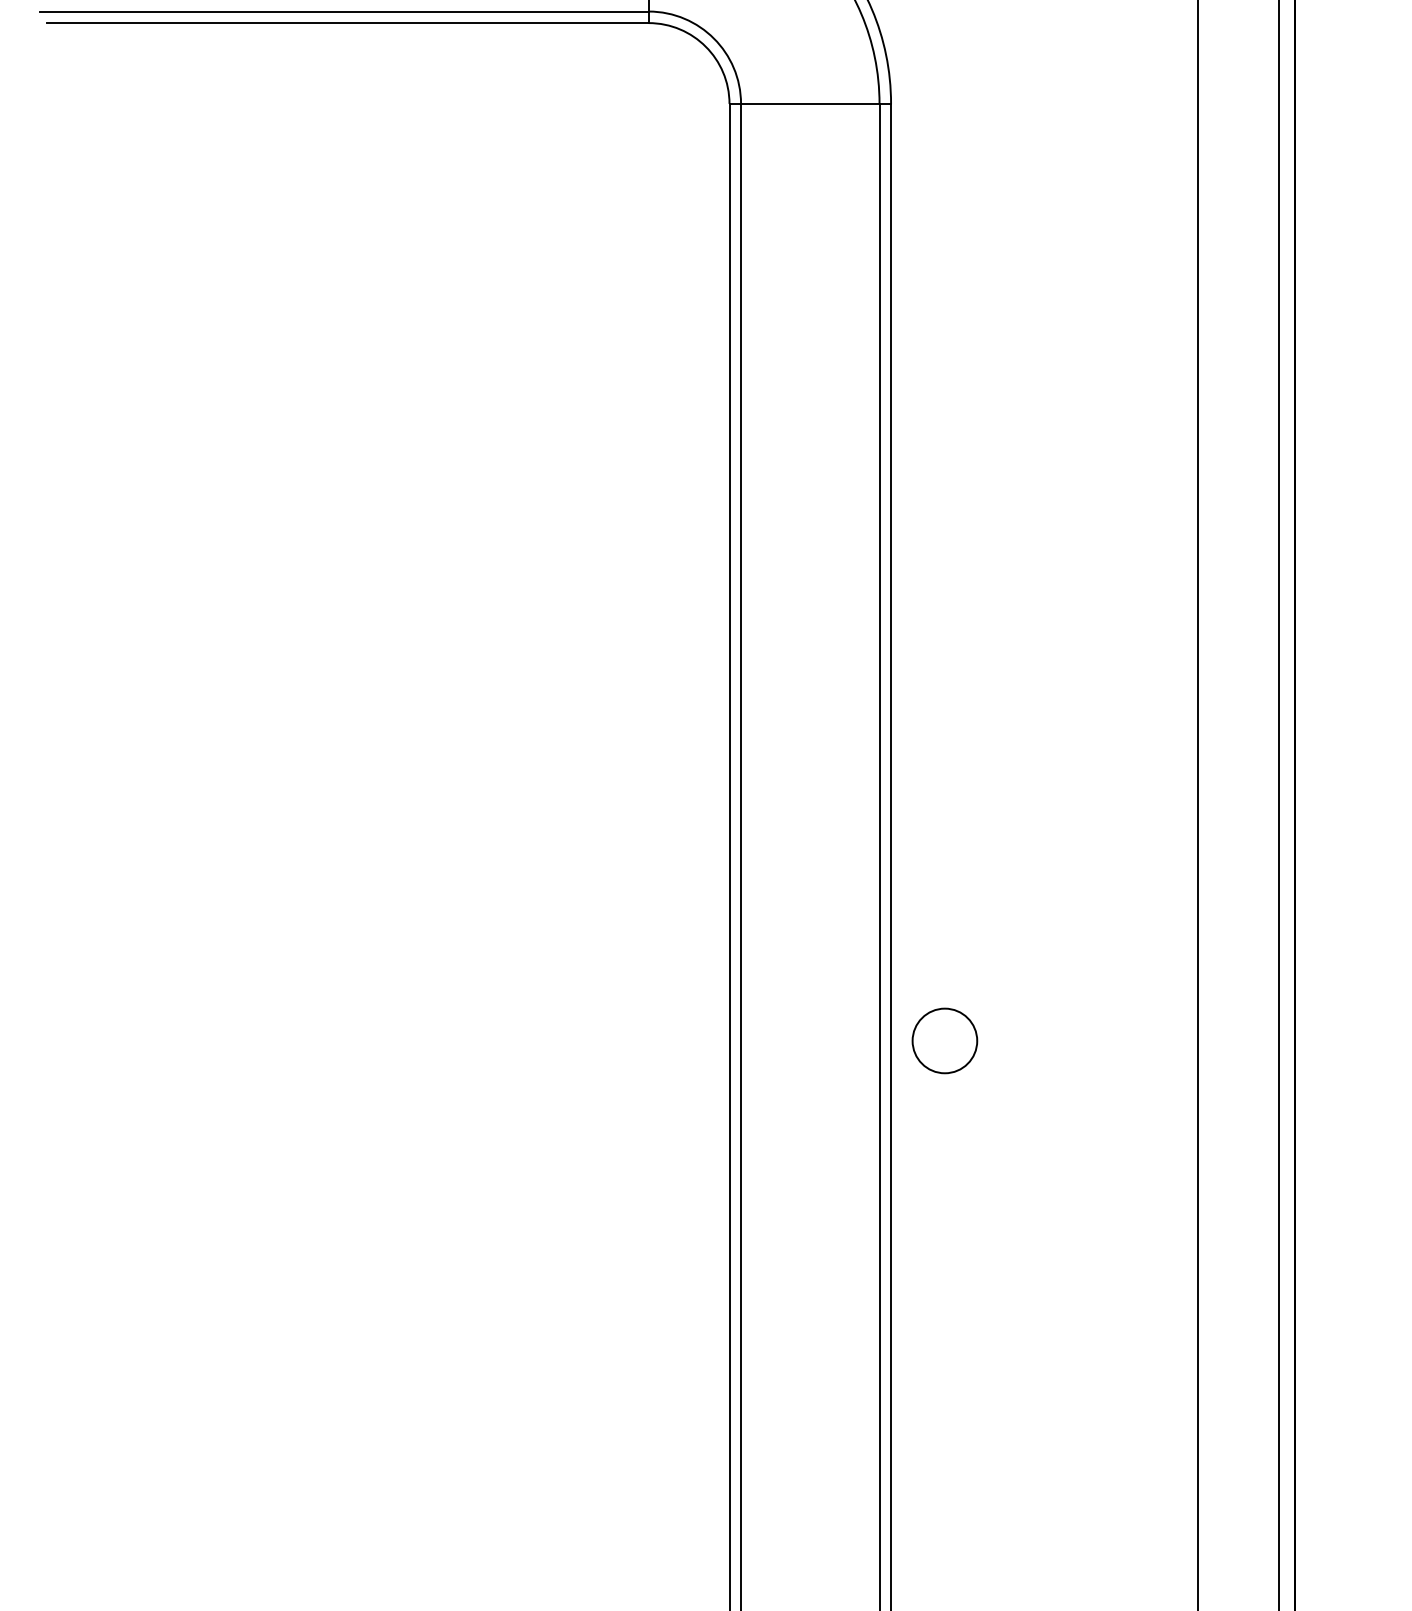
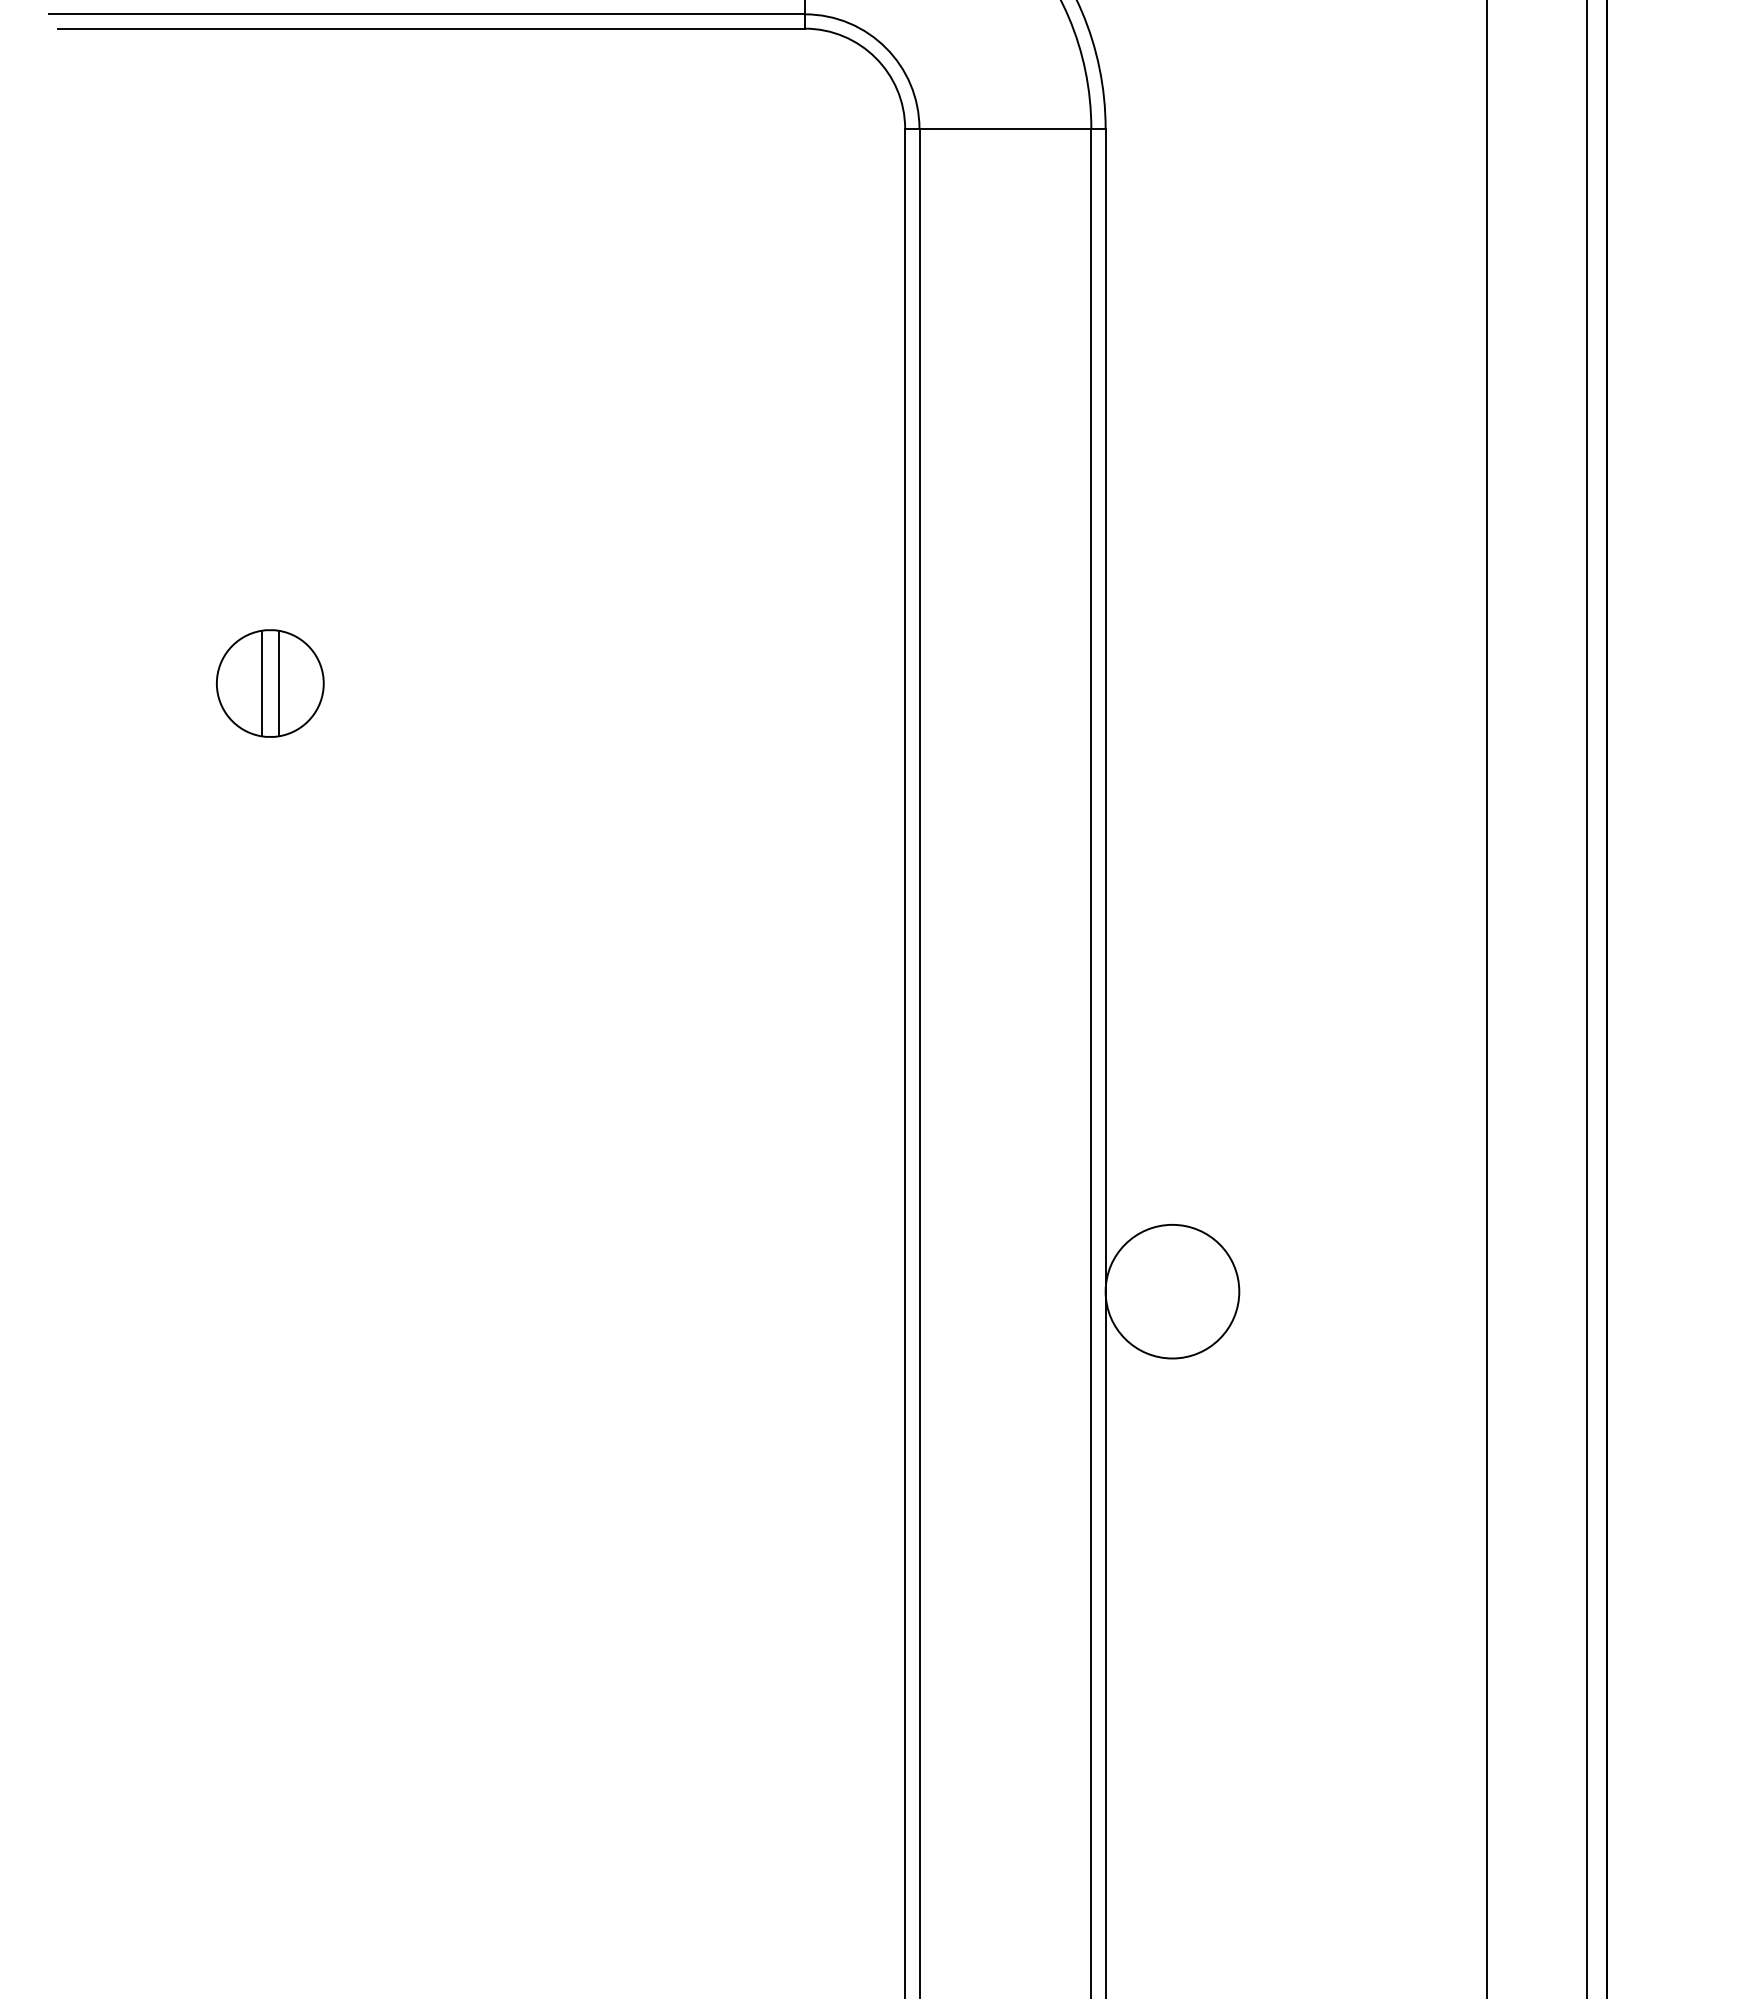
part: (218, 550) -> (270, 683), added
circle: (944, 1040) -> (1172, 1291), size x1.67

